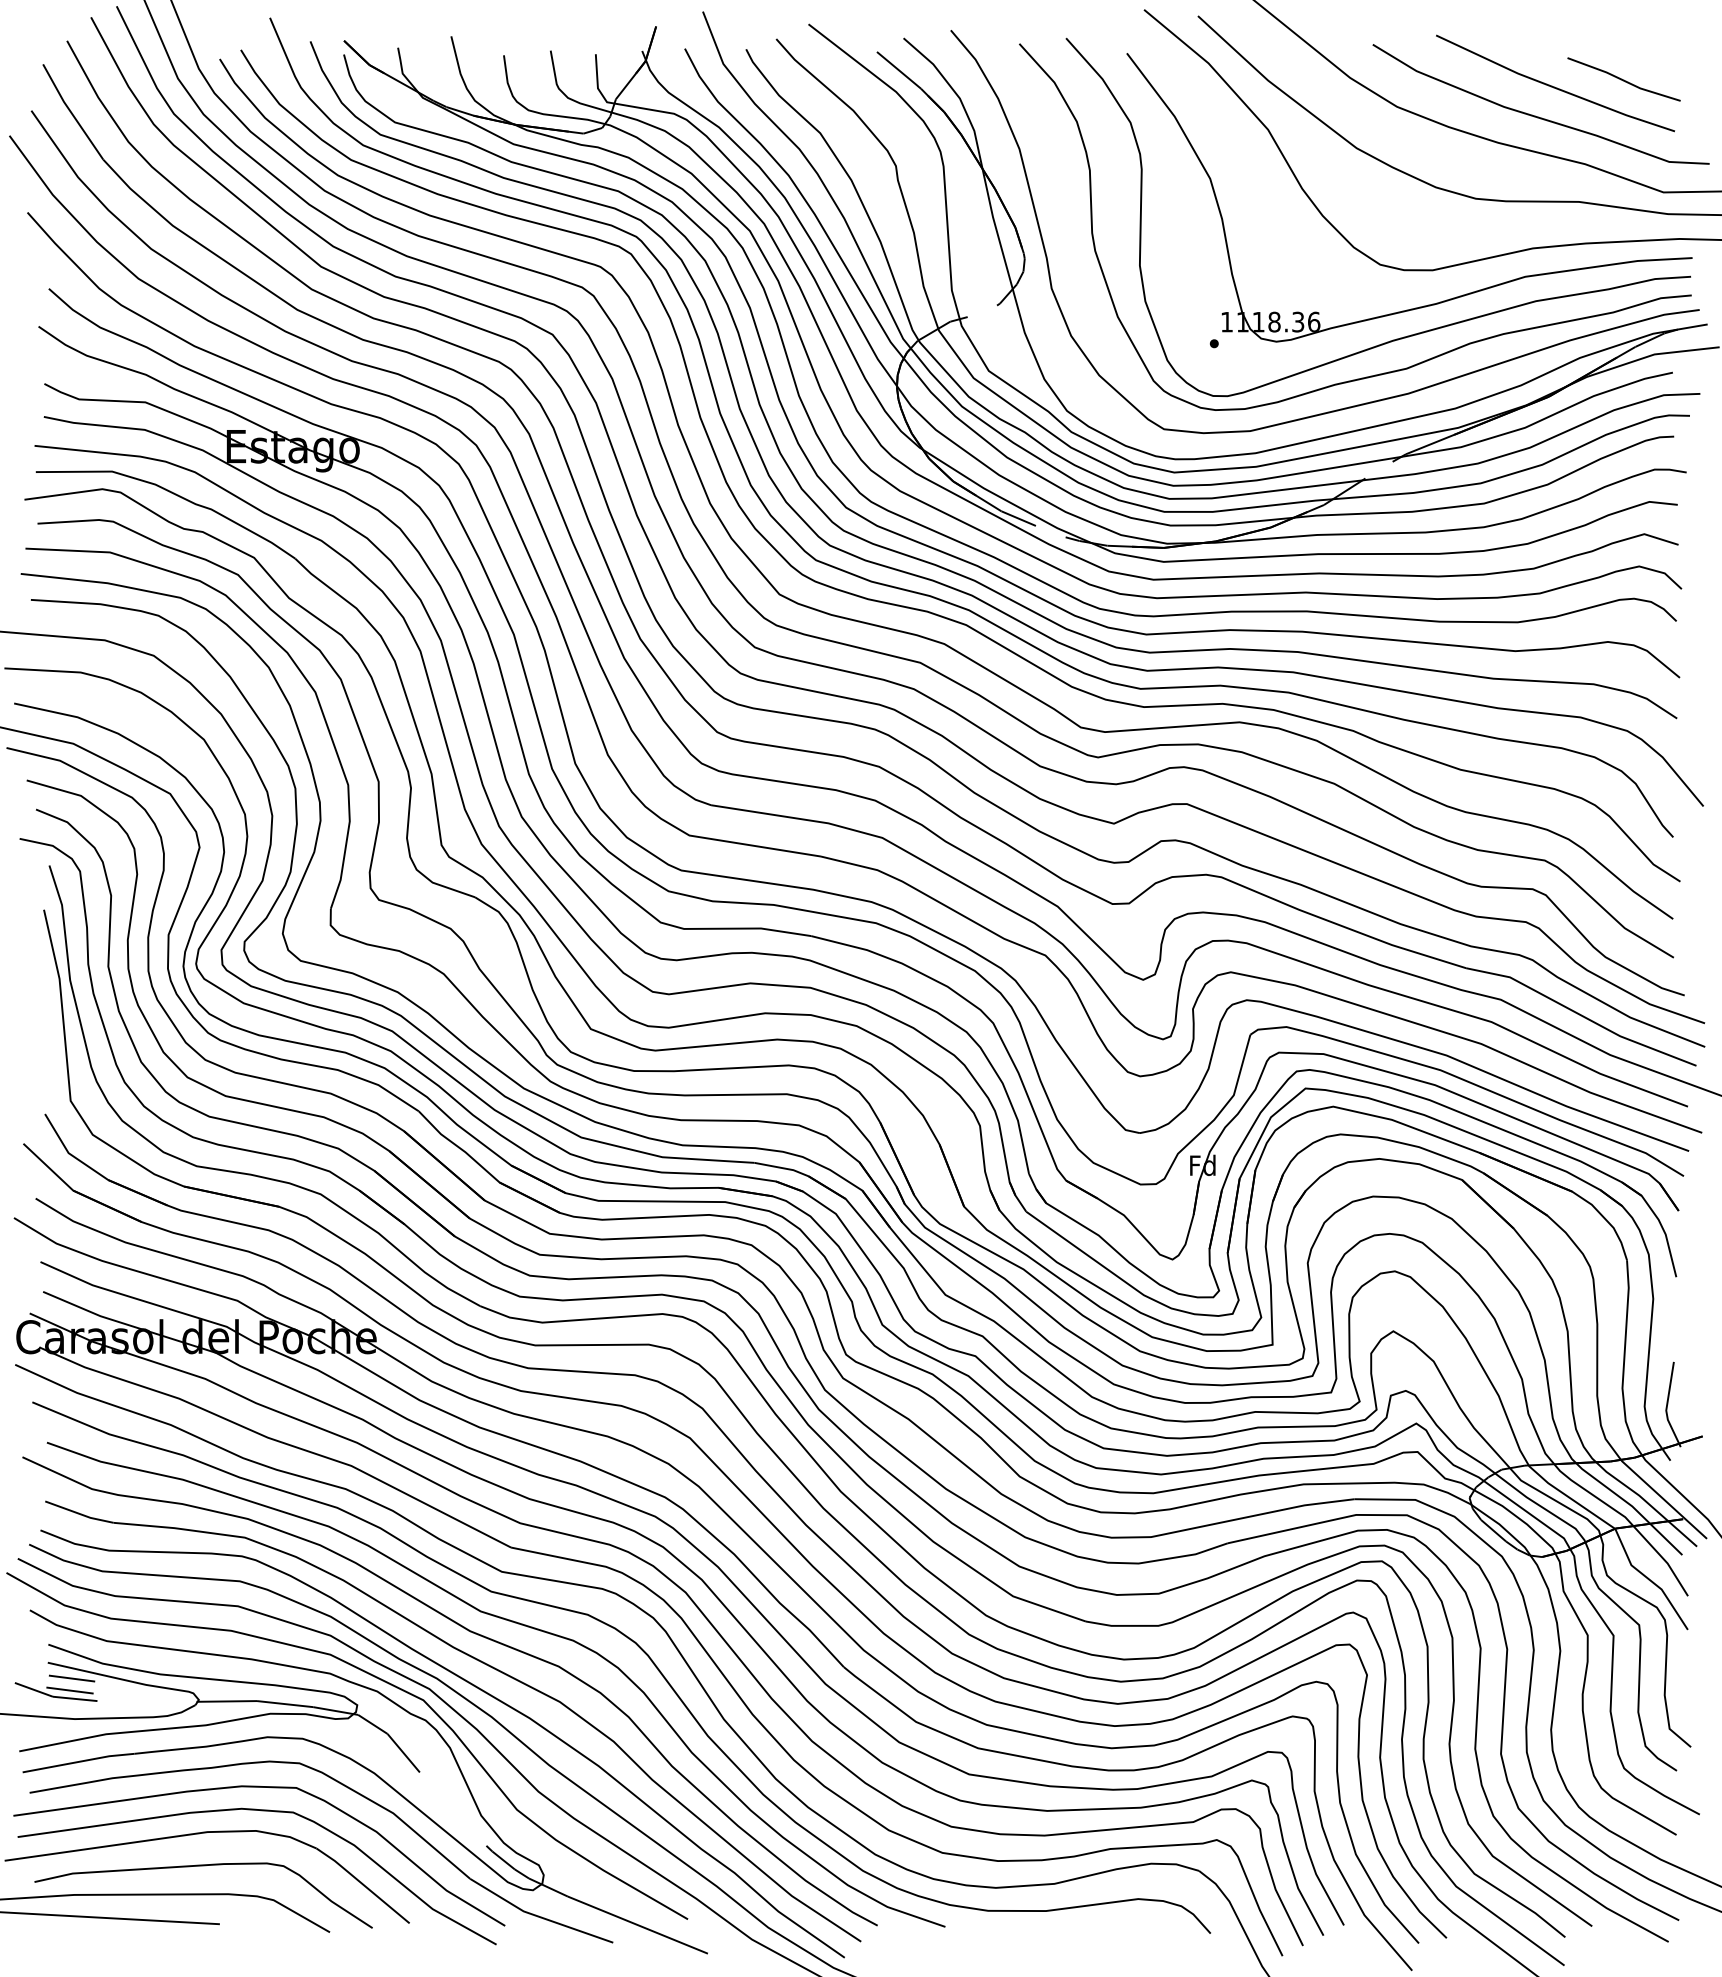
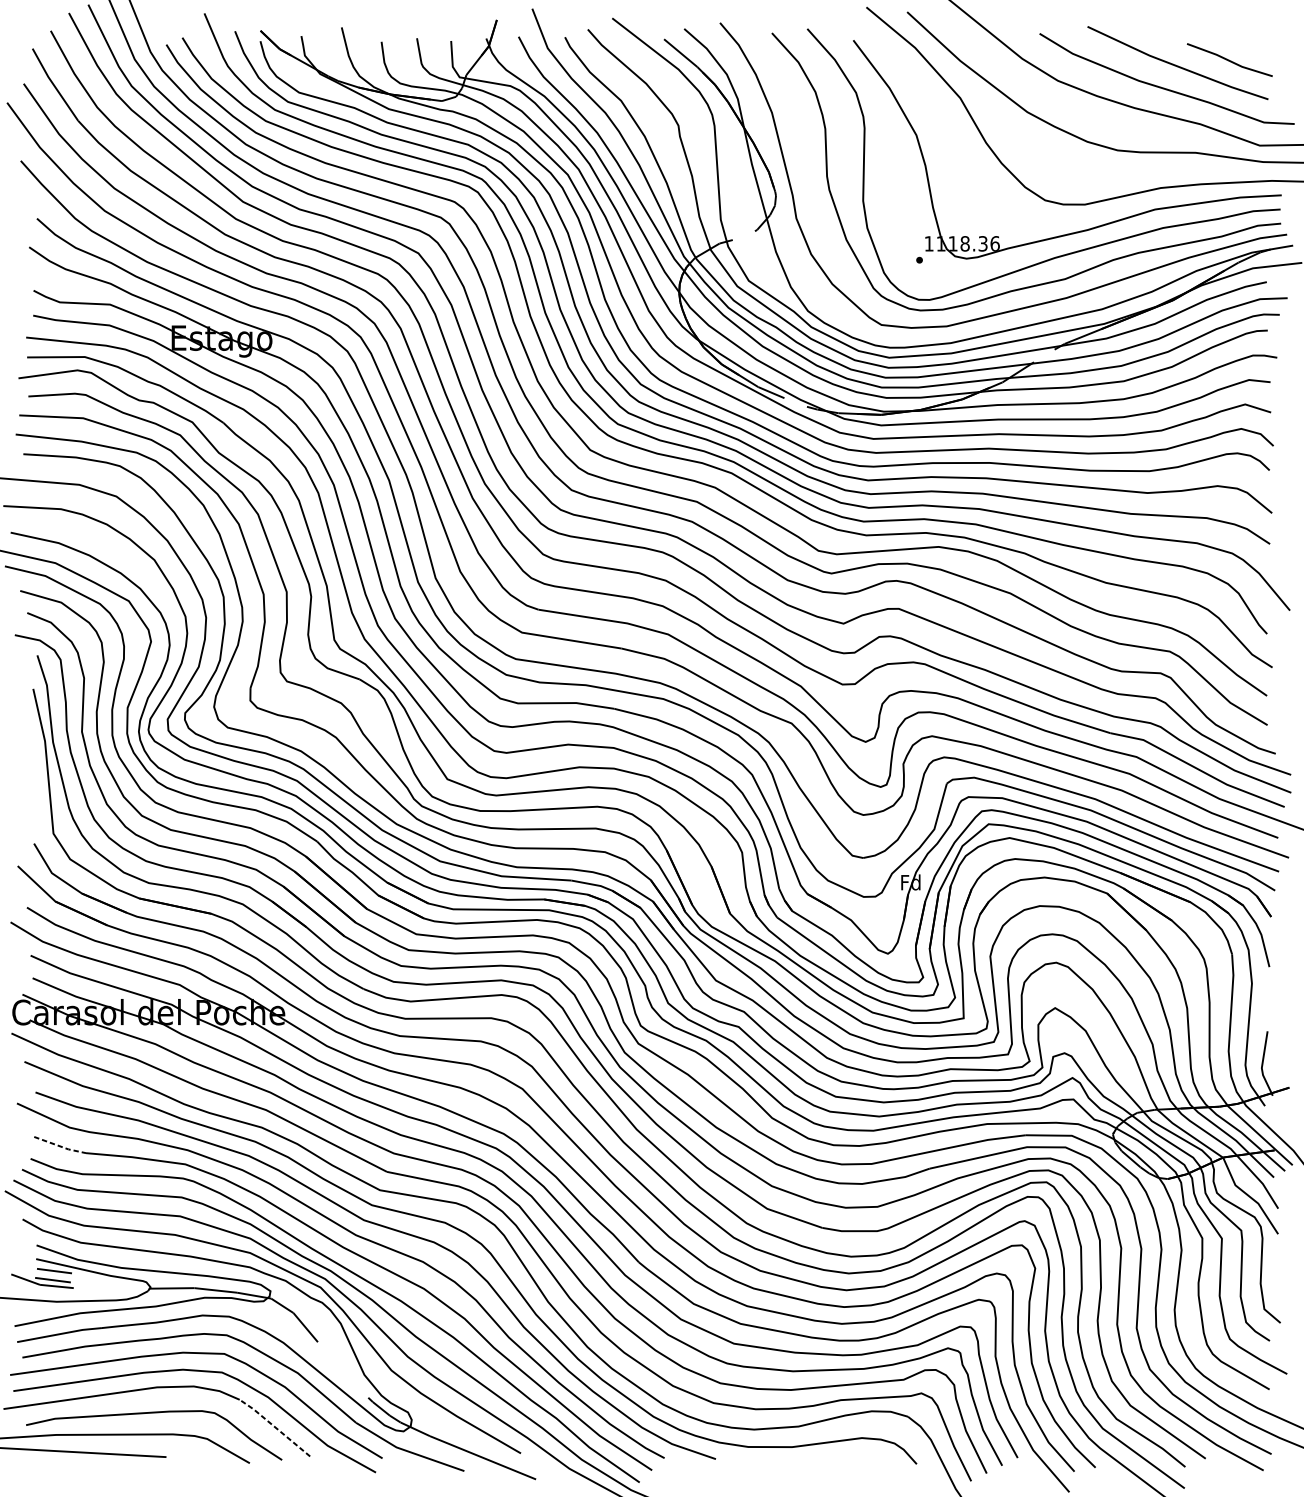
line: (79, 1513) -> (60, 1146), solid -> dashed
line: (363, 1884) -> (275, 1427), solid -> dashed

